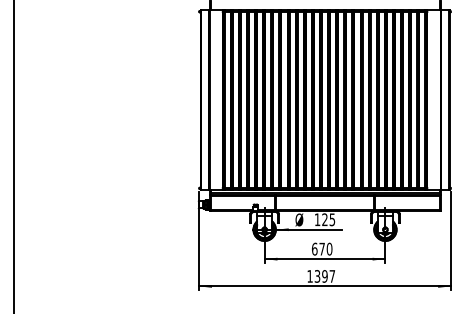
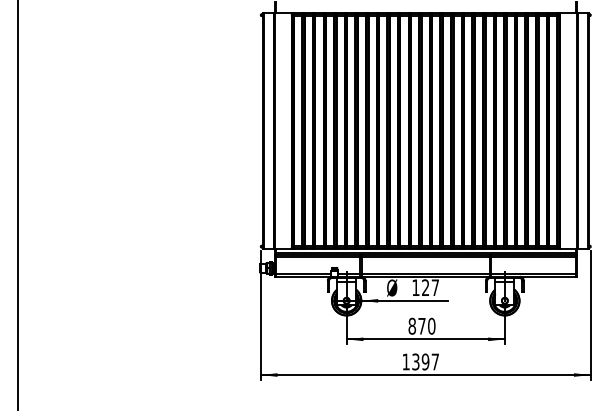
text: (331, 219) -> (434, 287), 125 -> 127
text: (314, 248) -> (412, 325), 670 -> 870

